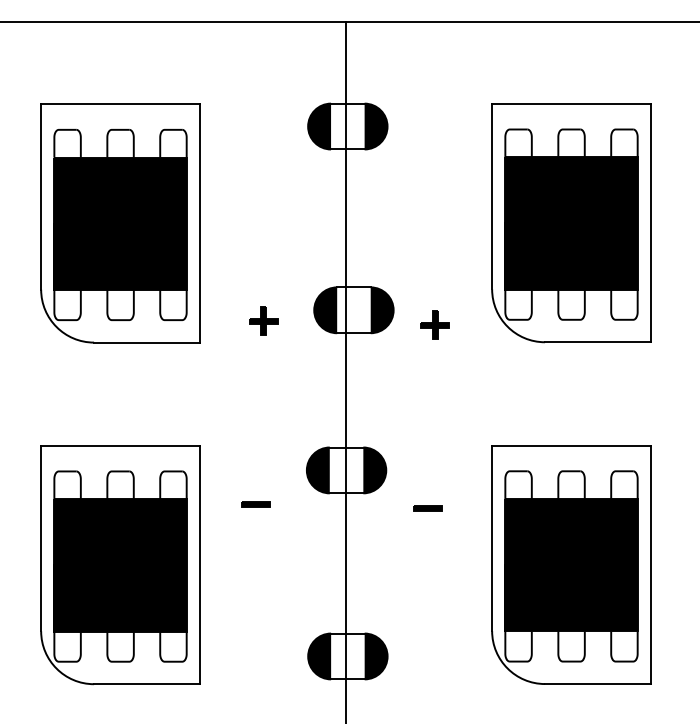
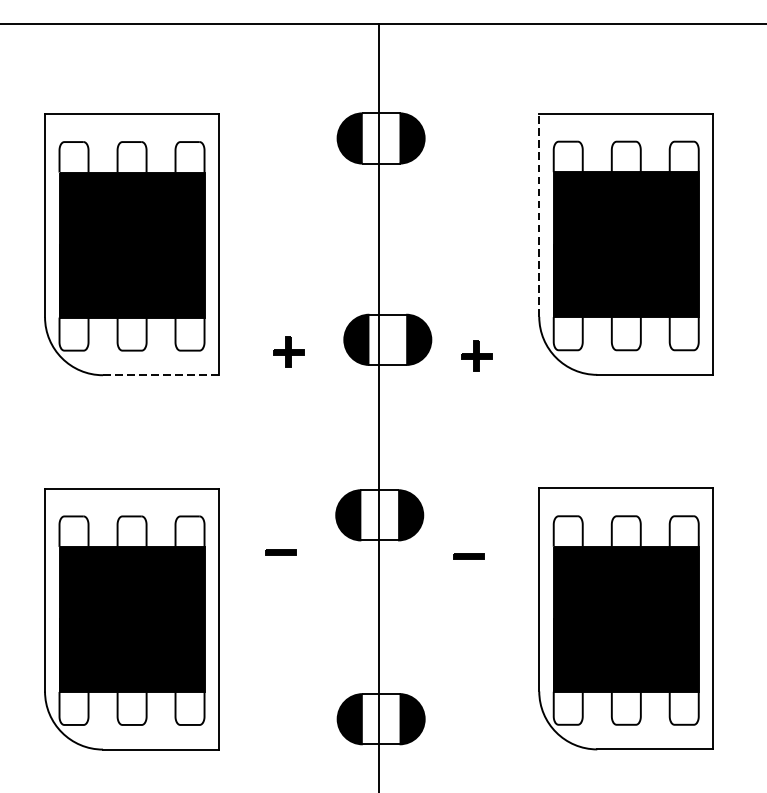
line: (492, 196) -> (539, 215), solid -> dashed
line: (147, 342) -> (161, 375), solid -> dashed

